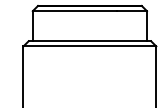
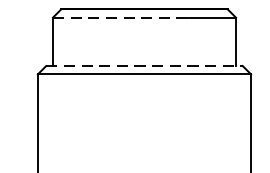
line: (75, 11) -> (121, 18), solid -> dashed
line: (90, 41) -> (145, 66), solid -> dashed

